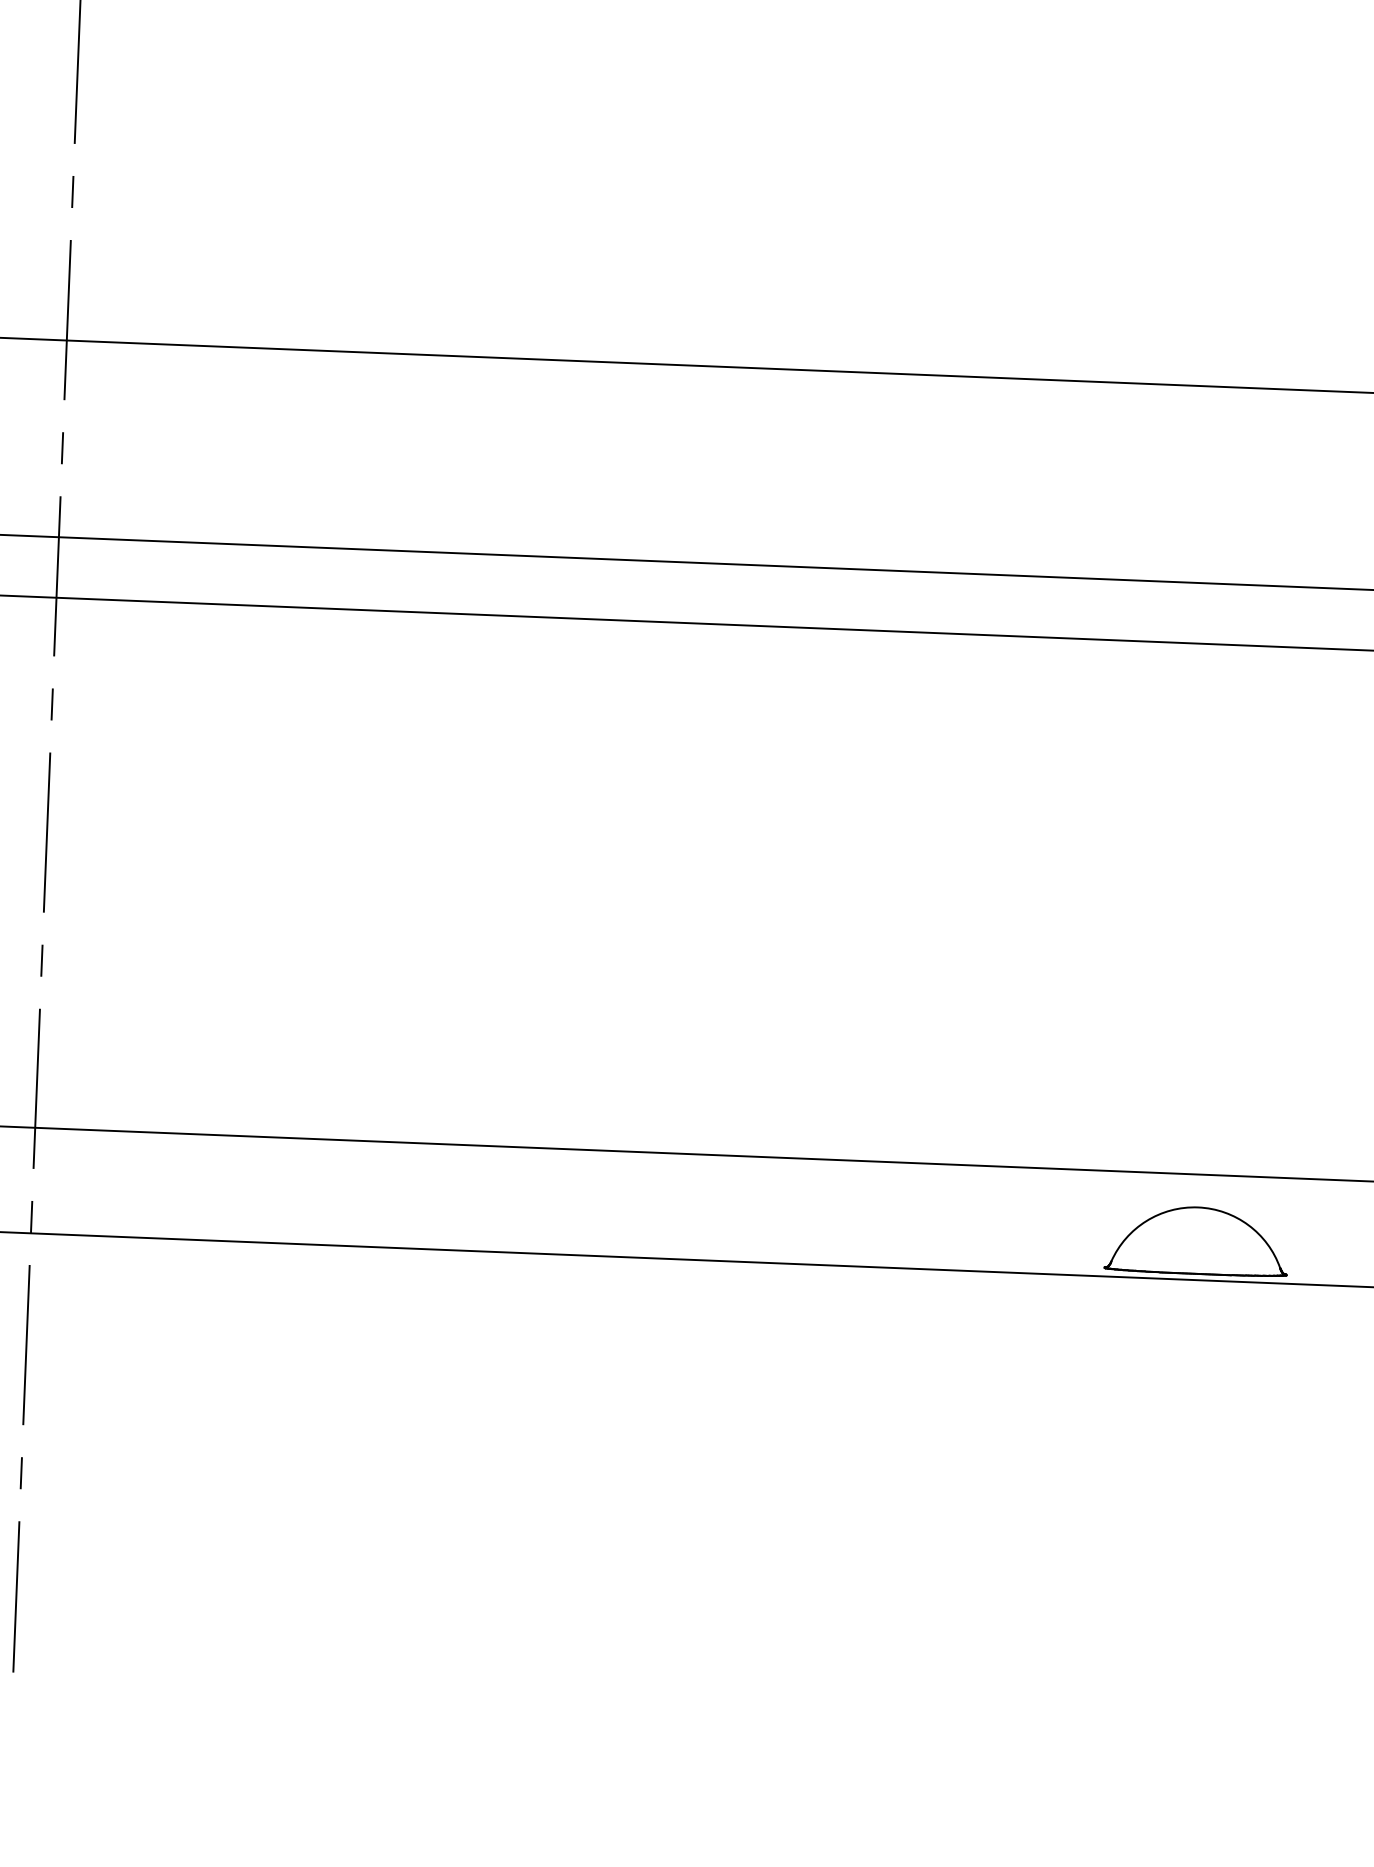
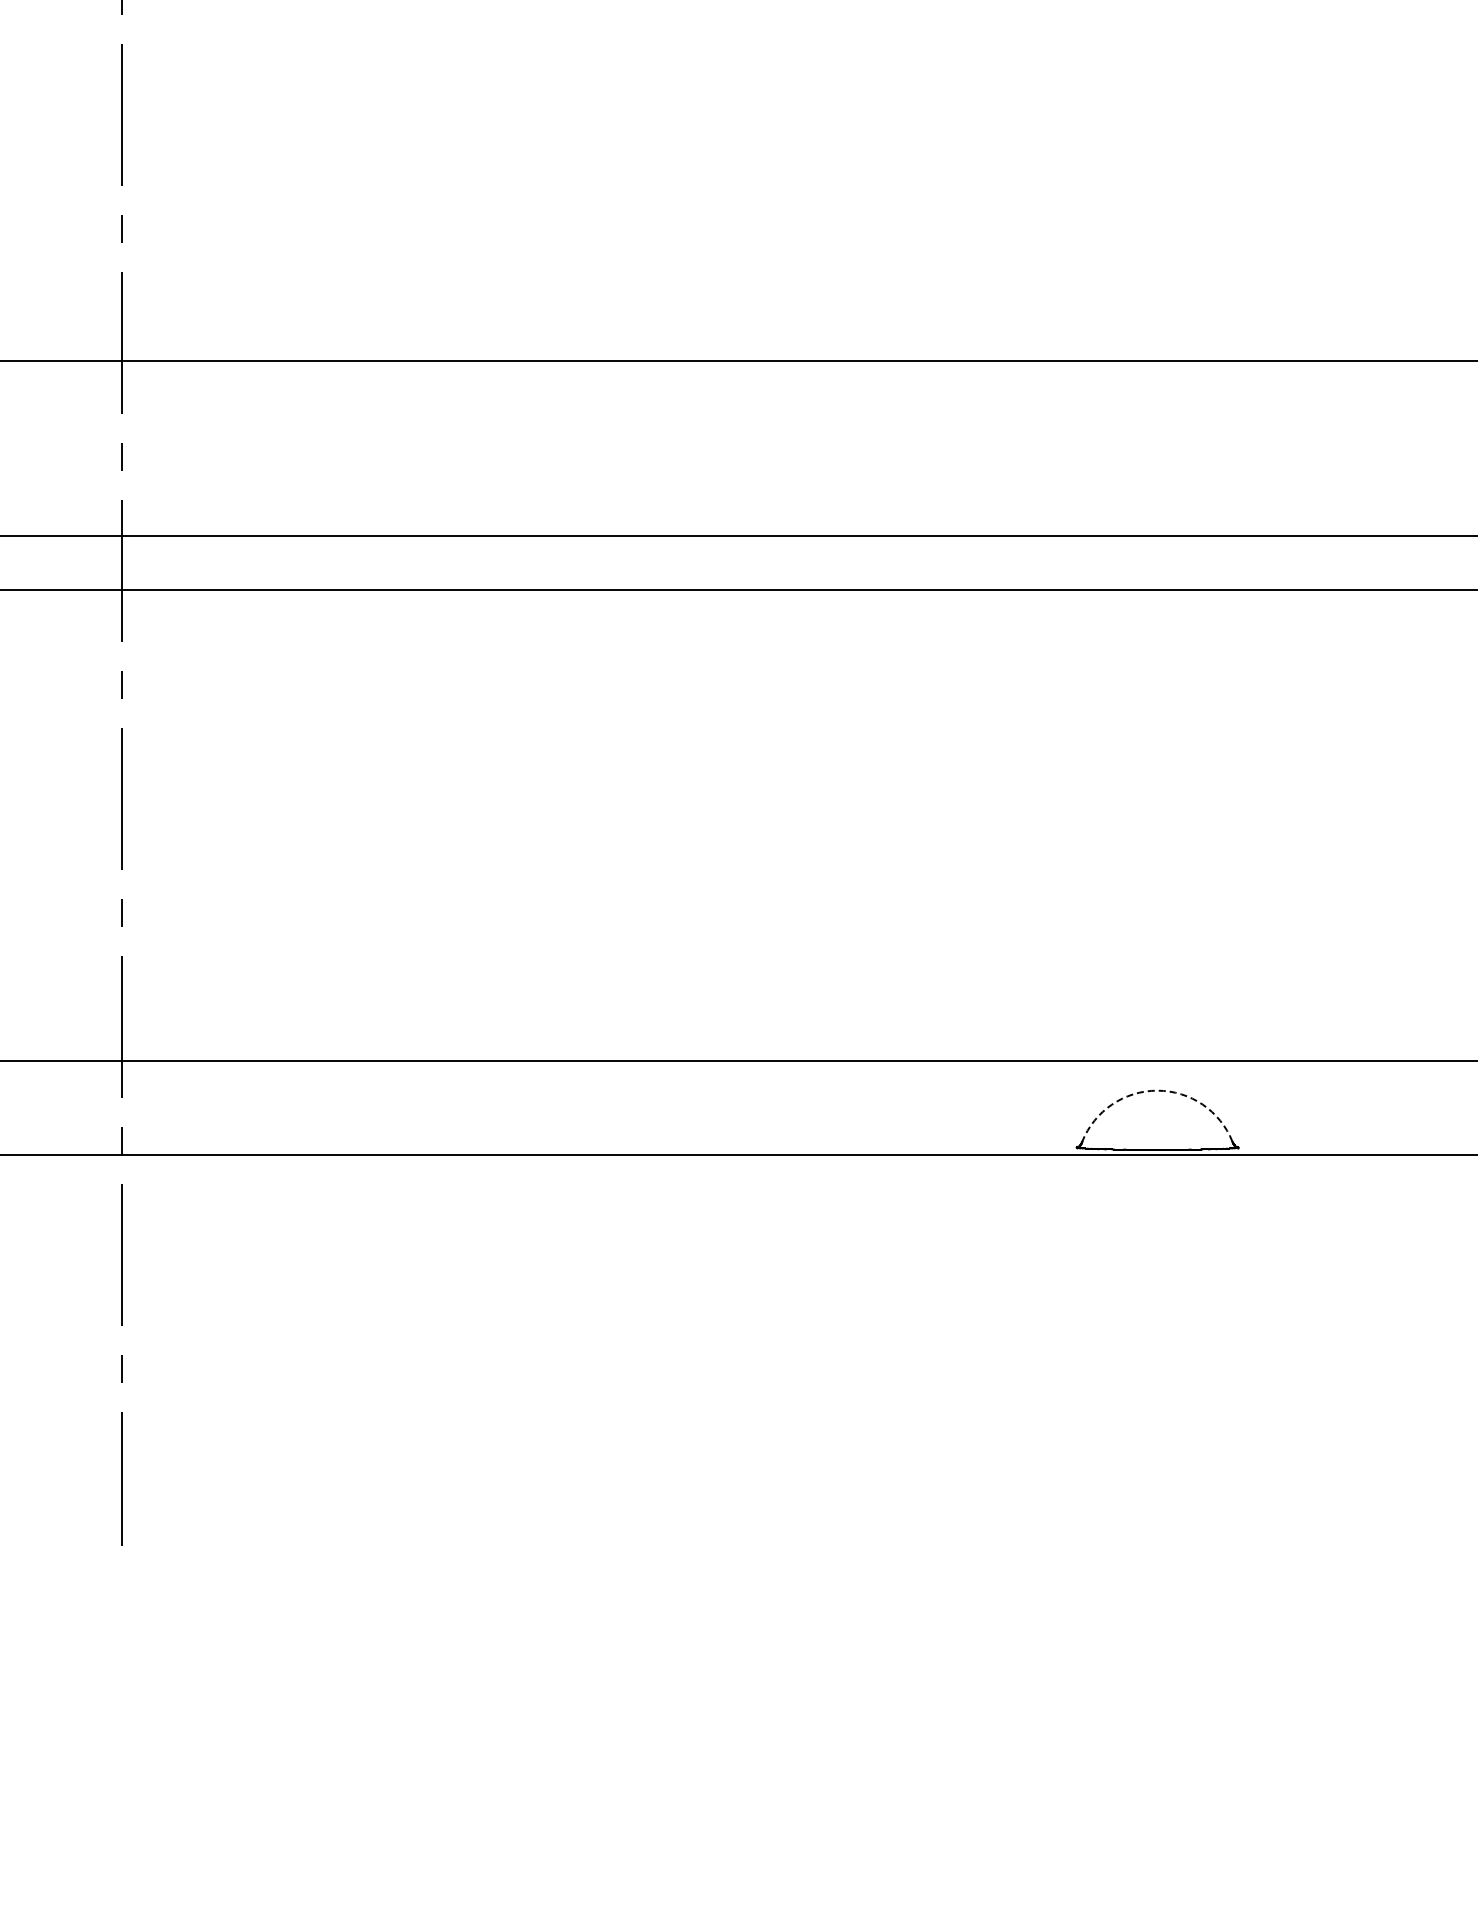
arc: (1198, 1207) -> (1157, 1090), solid -> dashed

